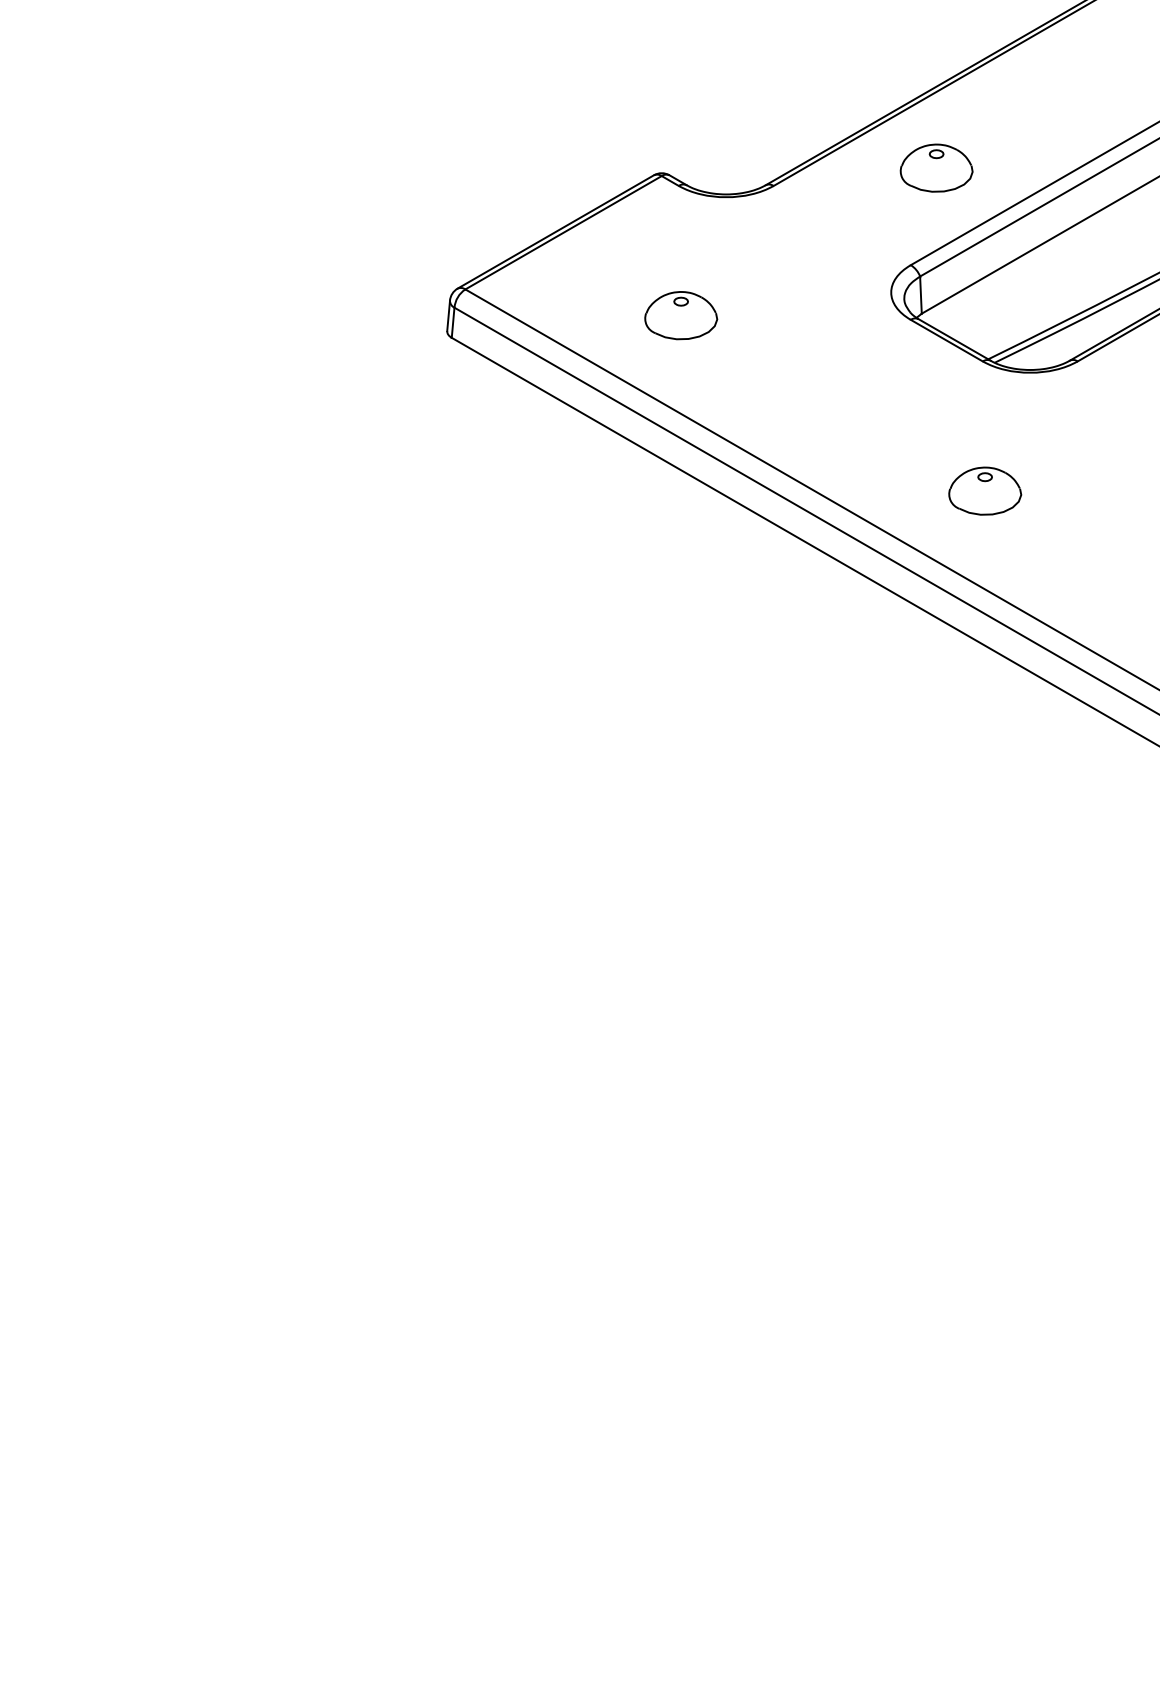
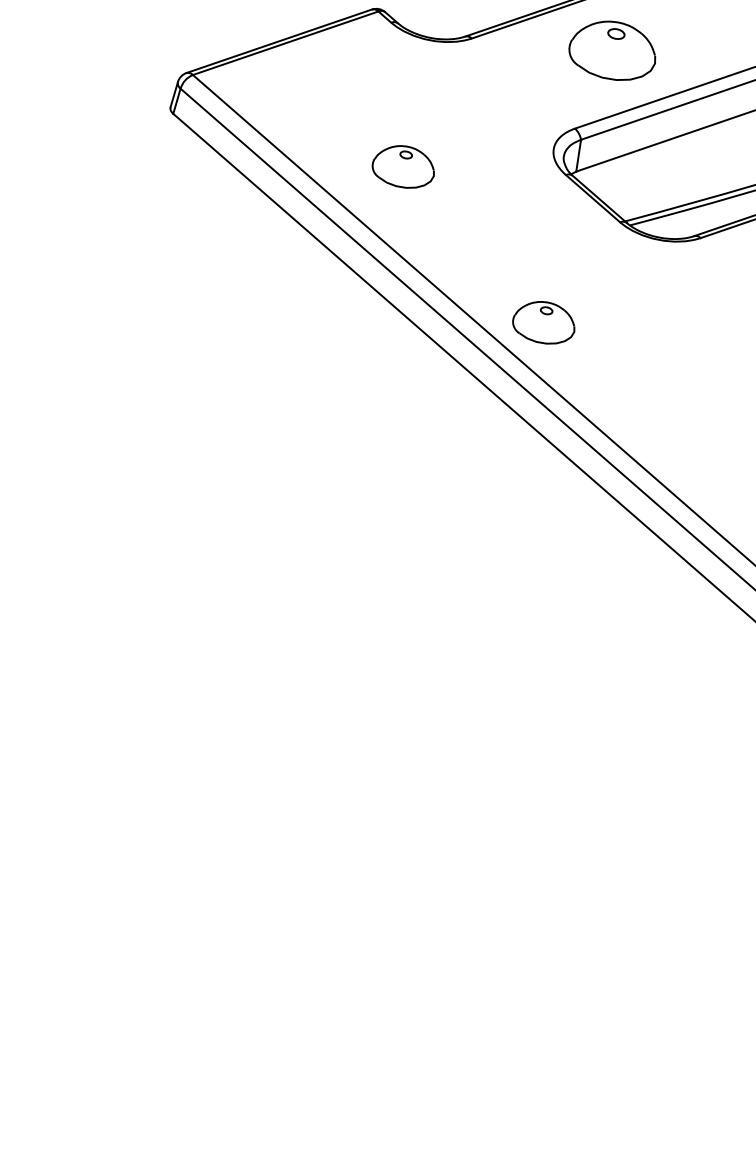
part: (936, 167) -> (613, 49), size x1.4
part: (681, 315) -> (404, 166), moved
part: (985, 490) -> (544, 322), moved

